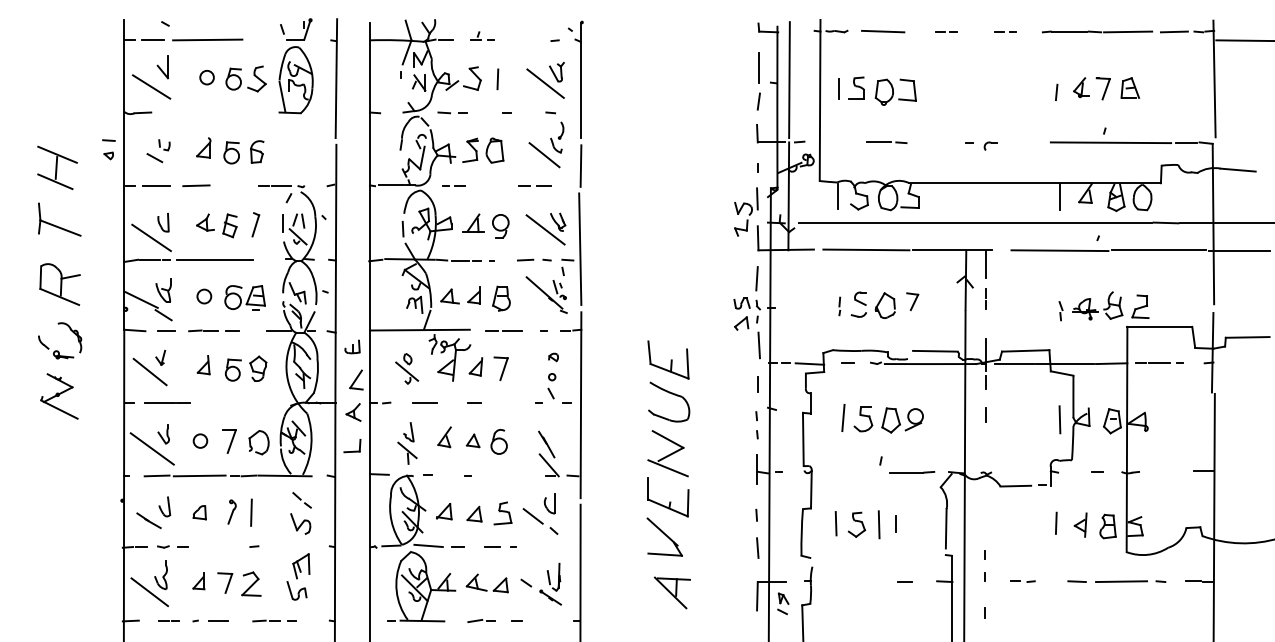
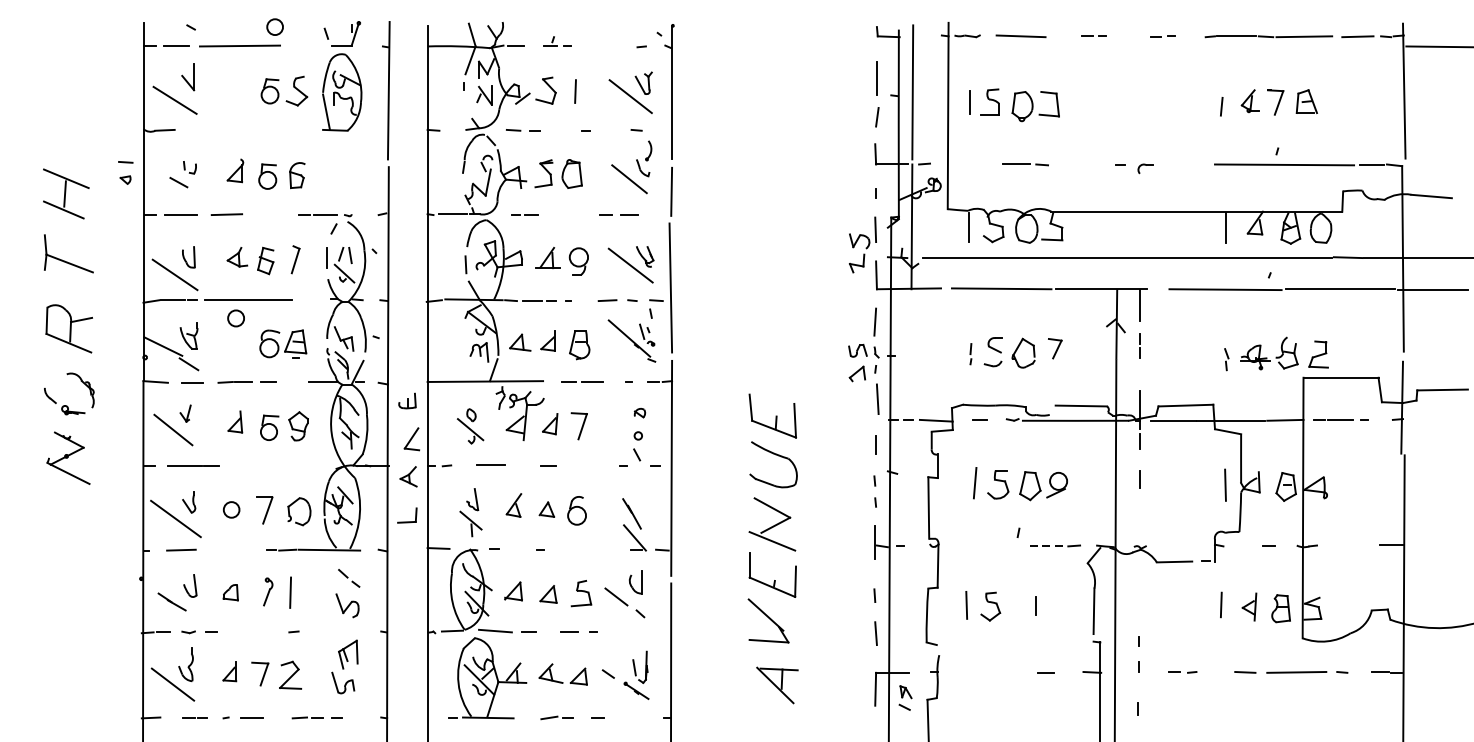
circle: (206, 77) -> (274, 26), moved
circle: (204, 296) -> (236, 318), moved
line: (906, 472) -> (1048, 546), solid -> dashed
line: (199, 475) -> (230, 549), removed
line: (878, 524) -> (1015, 606), removed

